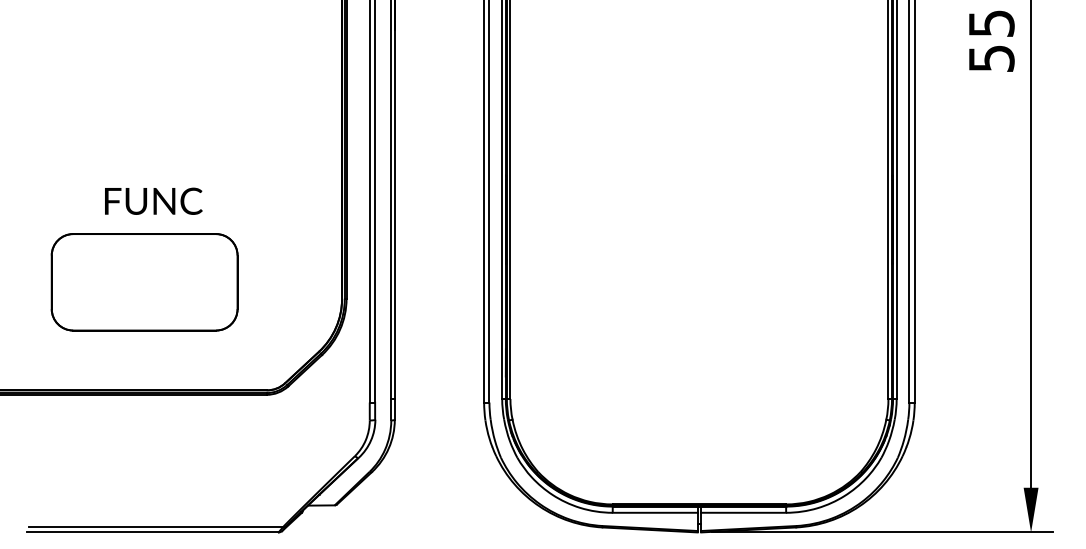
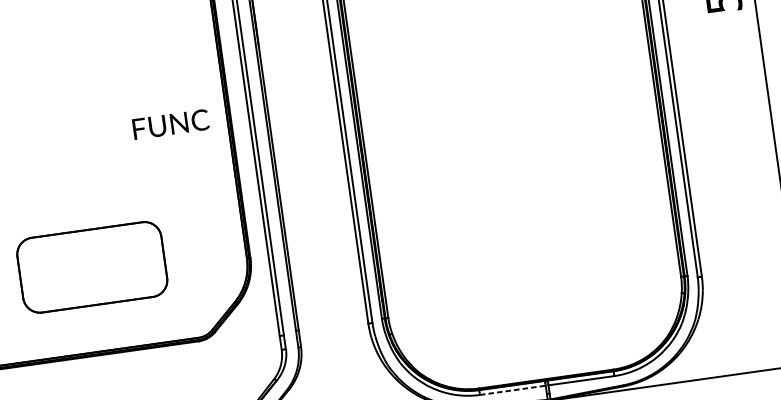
text: (153, 200) -> (170, 123), moved
line: (655, 512) -> (513, 390), solid -> dashed

